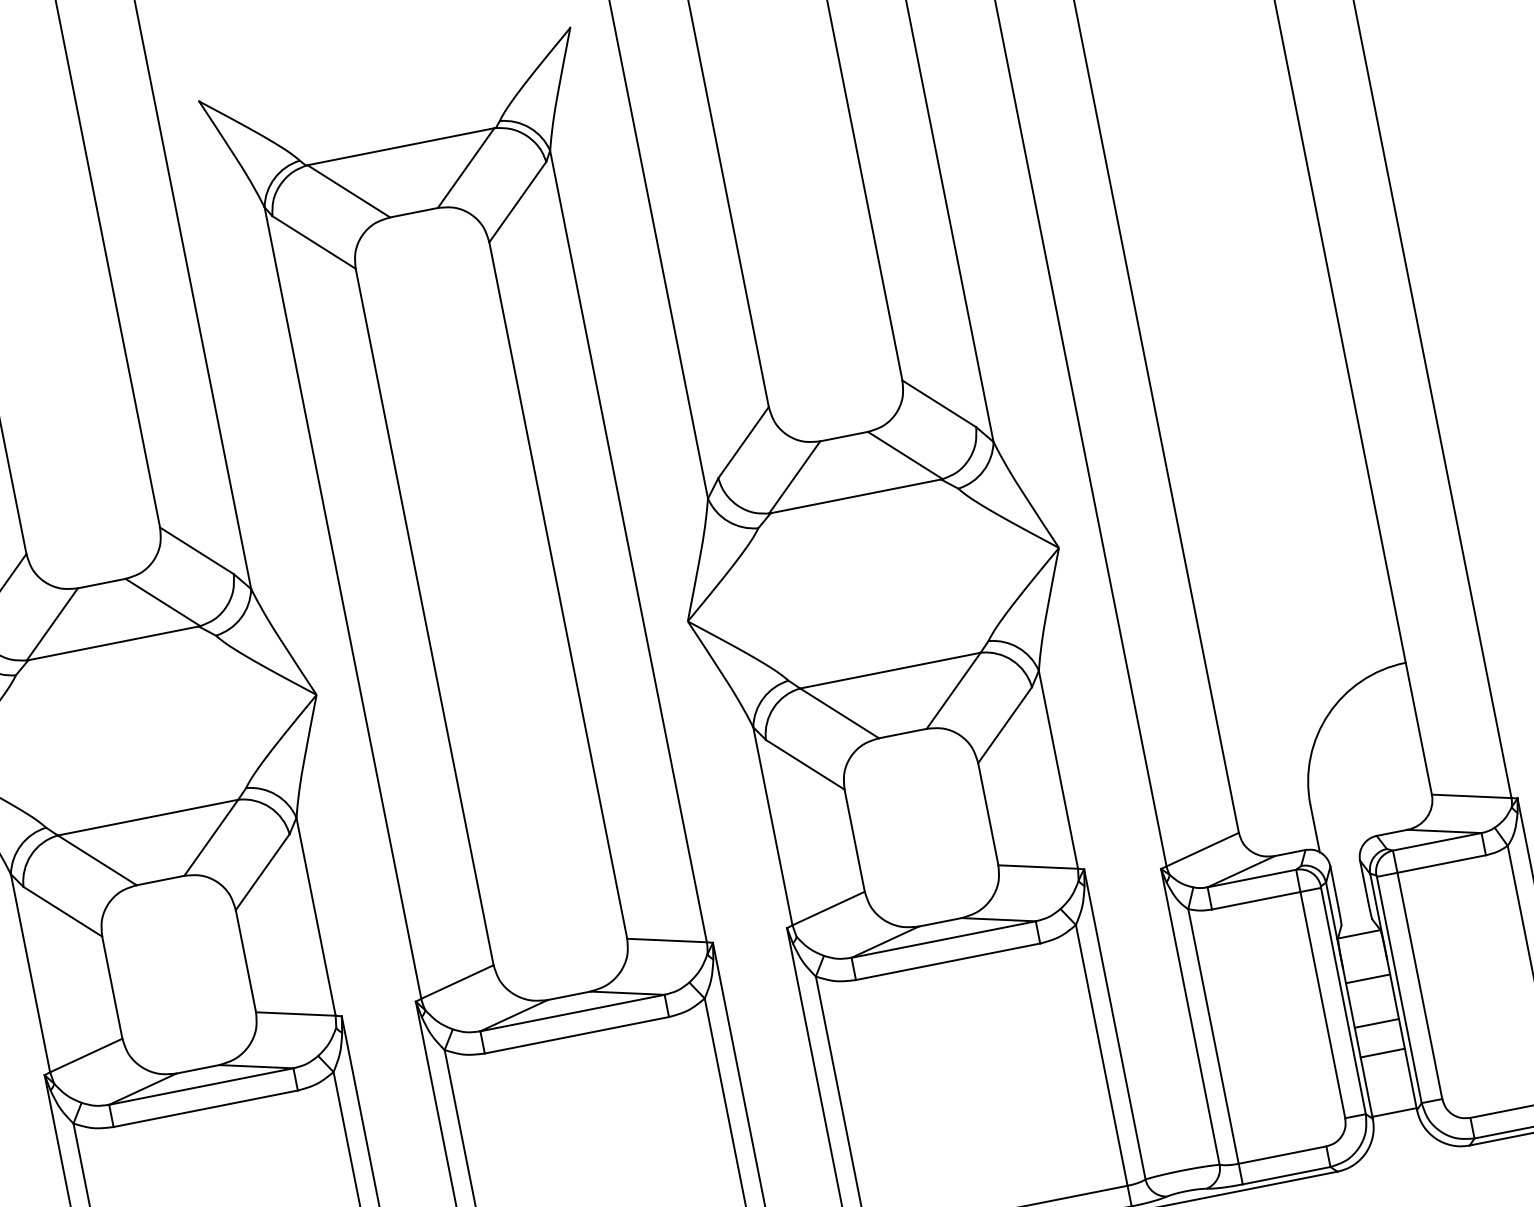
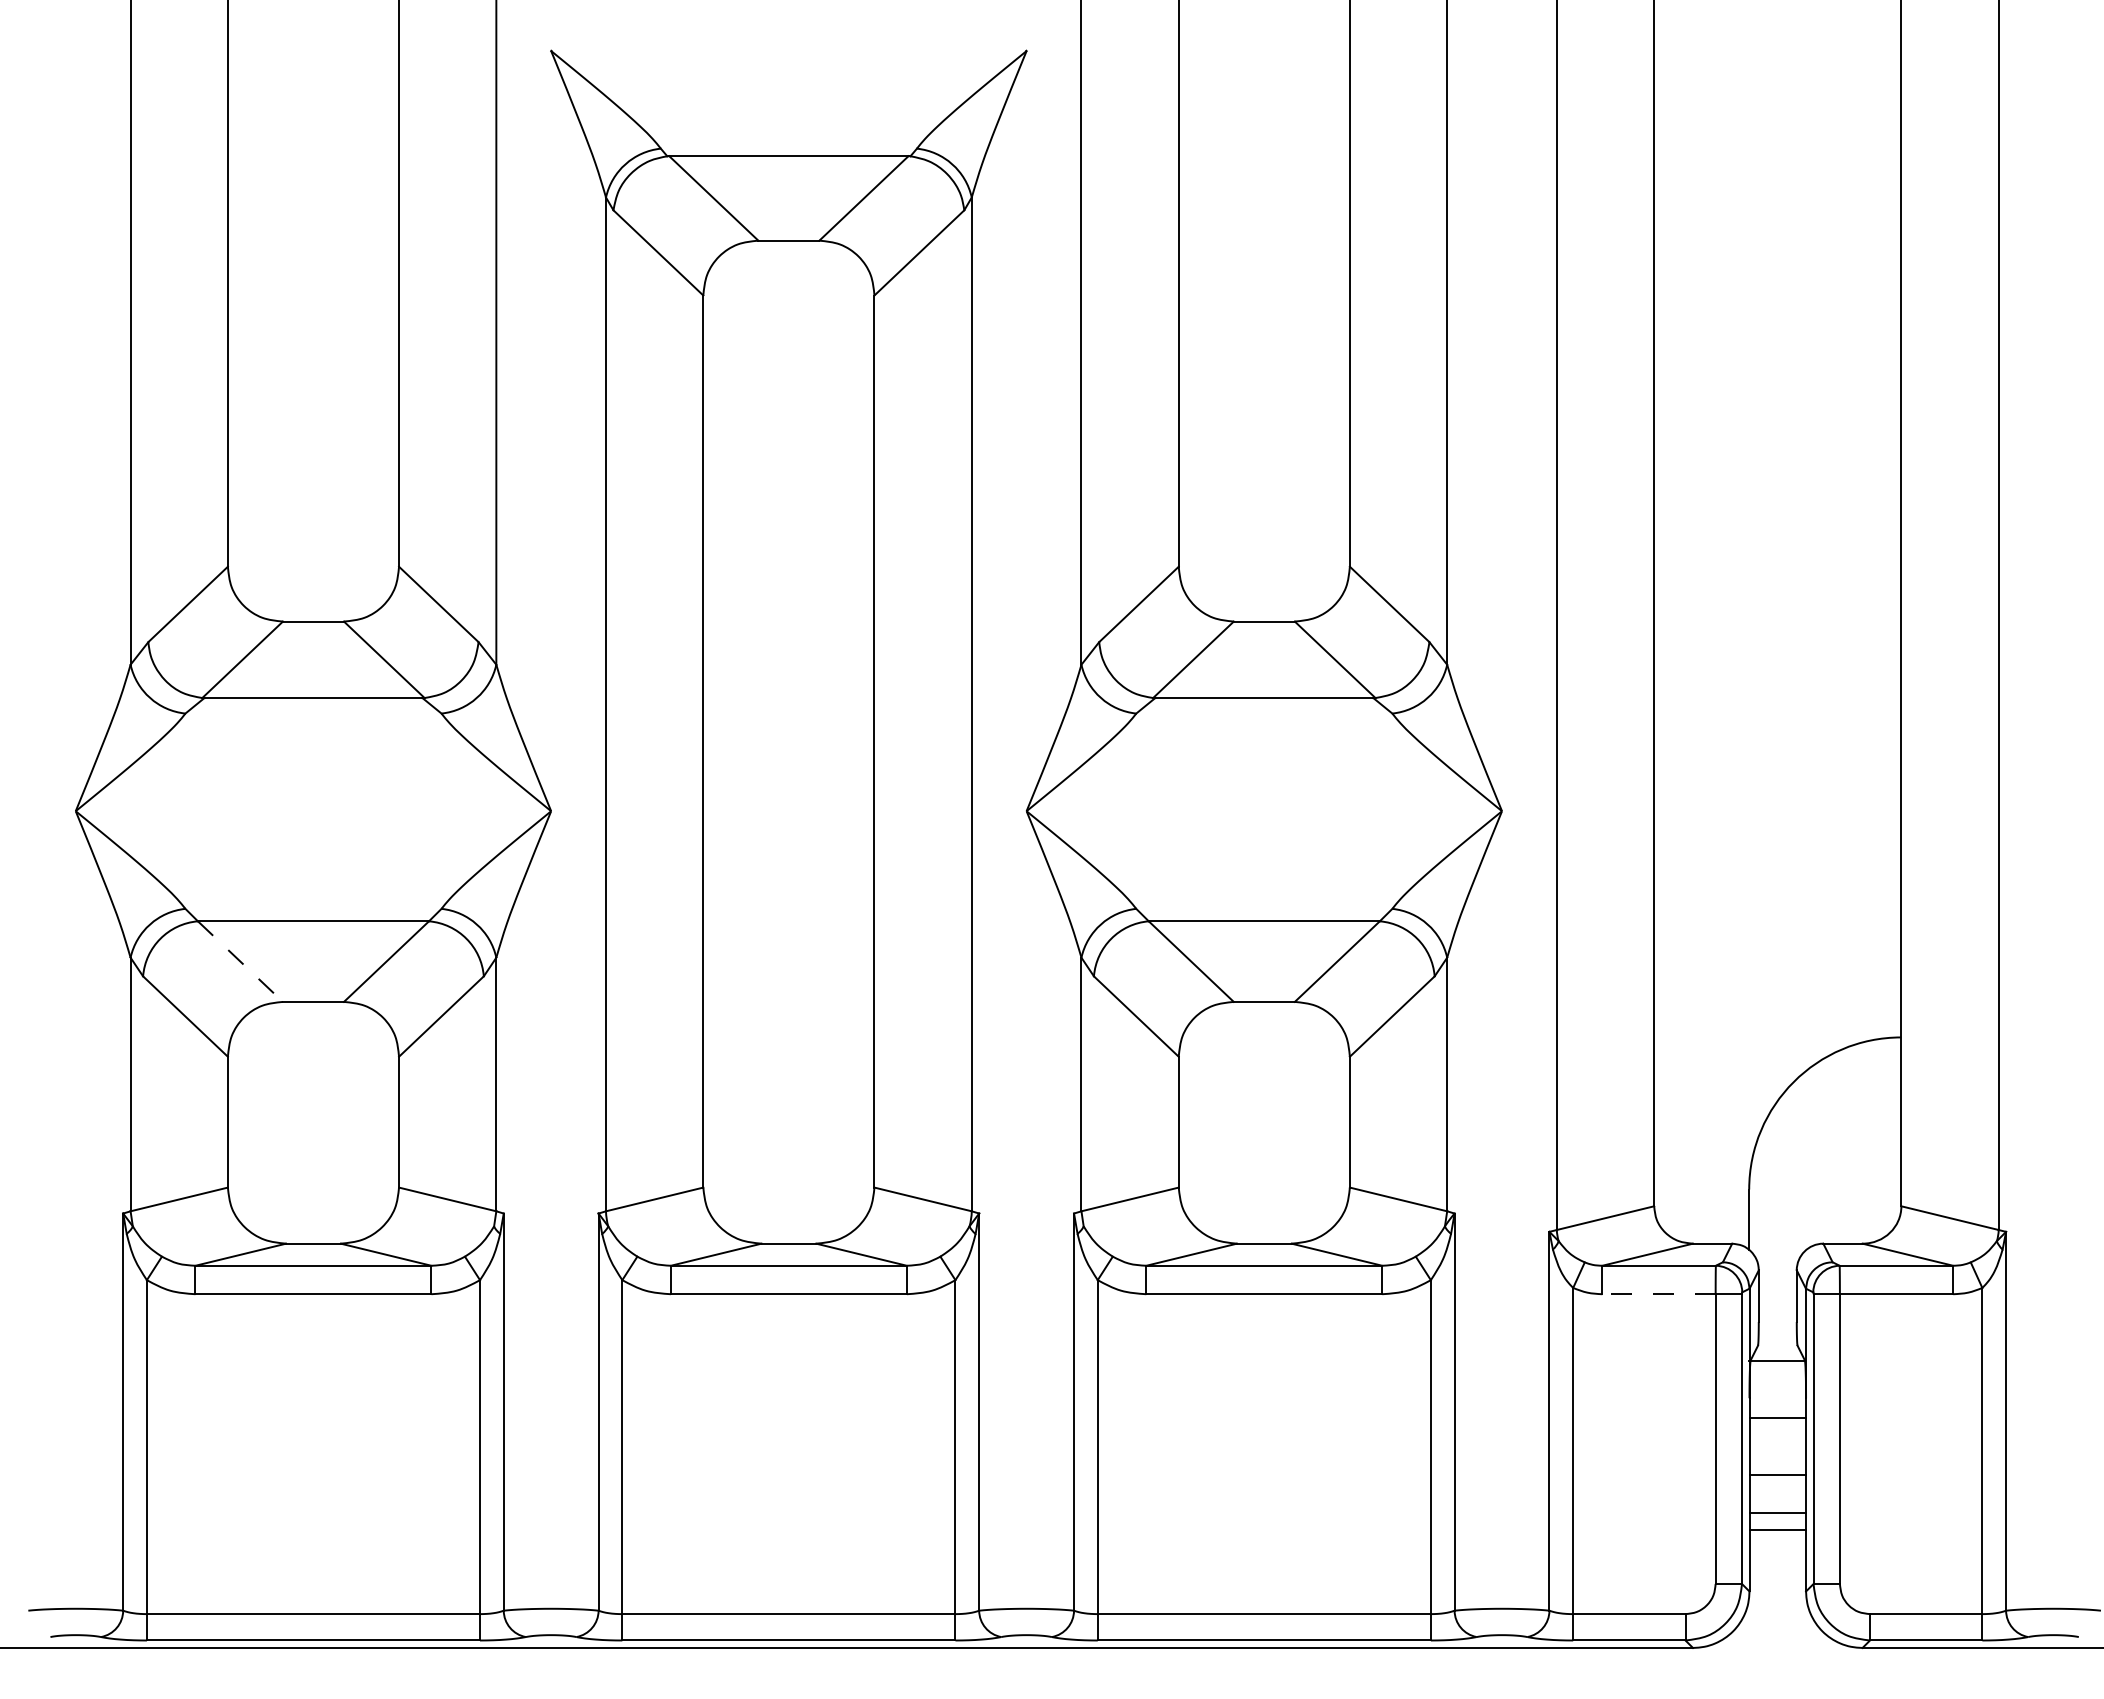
line: (97, 860) -> (240, 961), solid -> dashed
line: (1256, 900) -> (1659, 1294), solid -> dashed
line: (1394, 1112) -> (1777, 1529), moved

